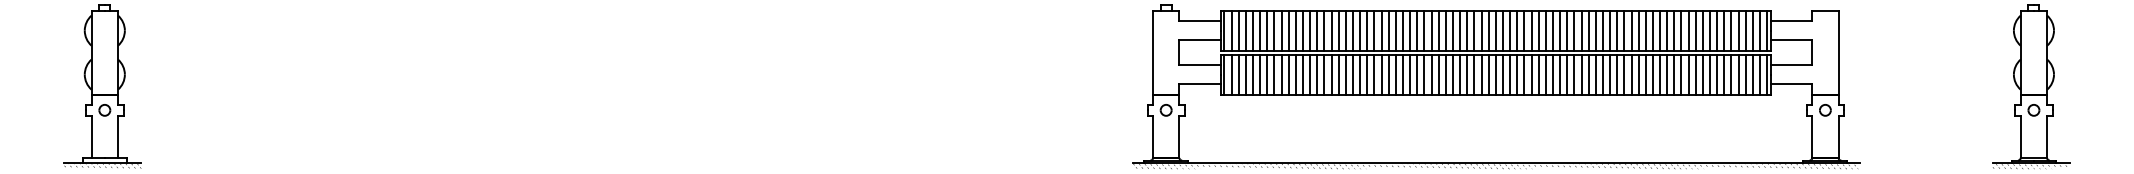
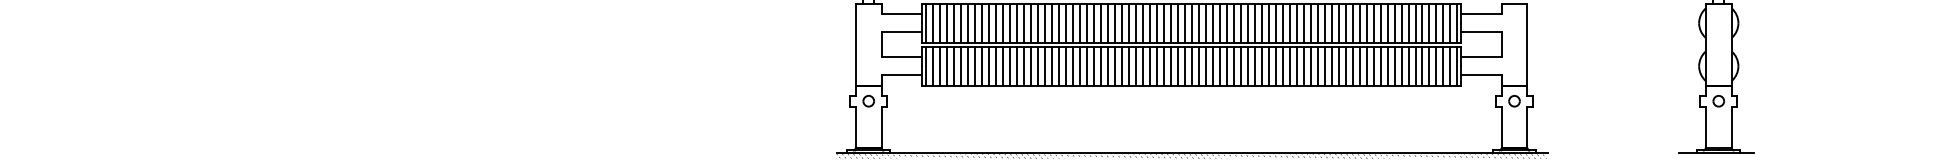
hatch: (2029, 166) -> (1714, 156), removed

